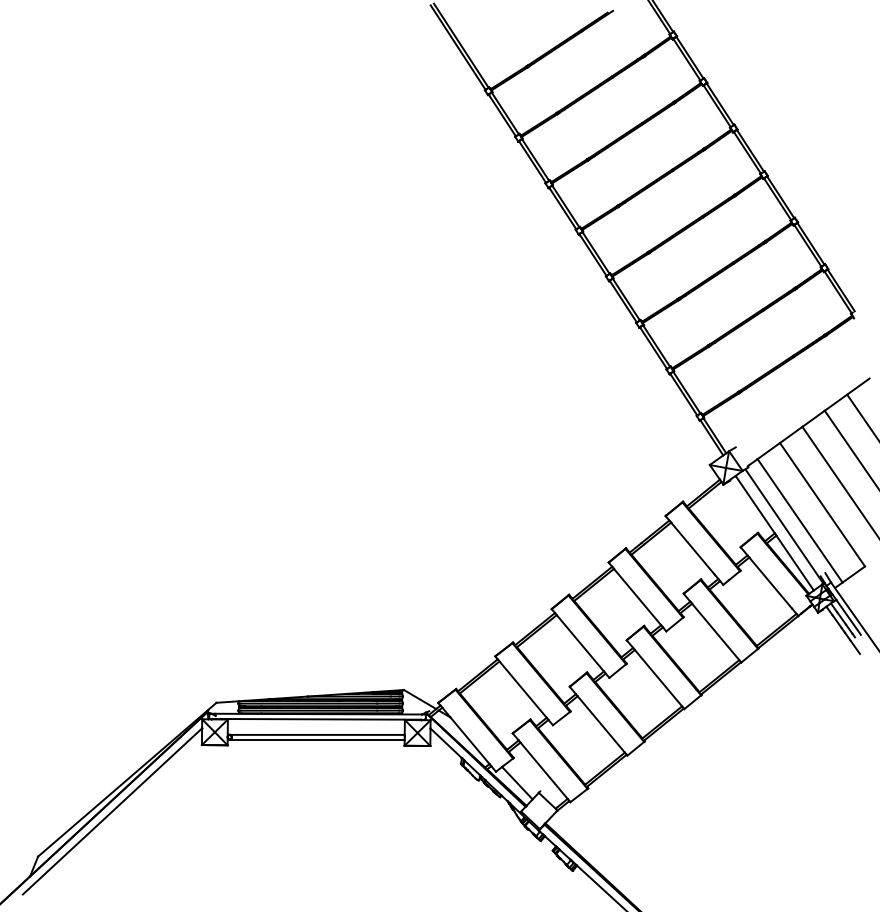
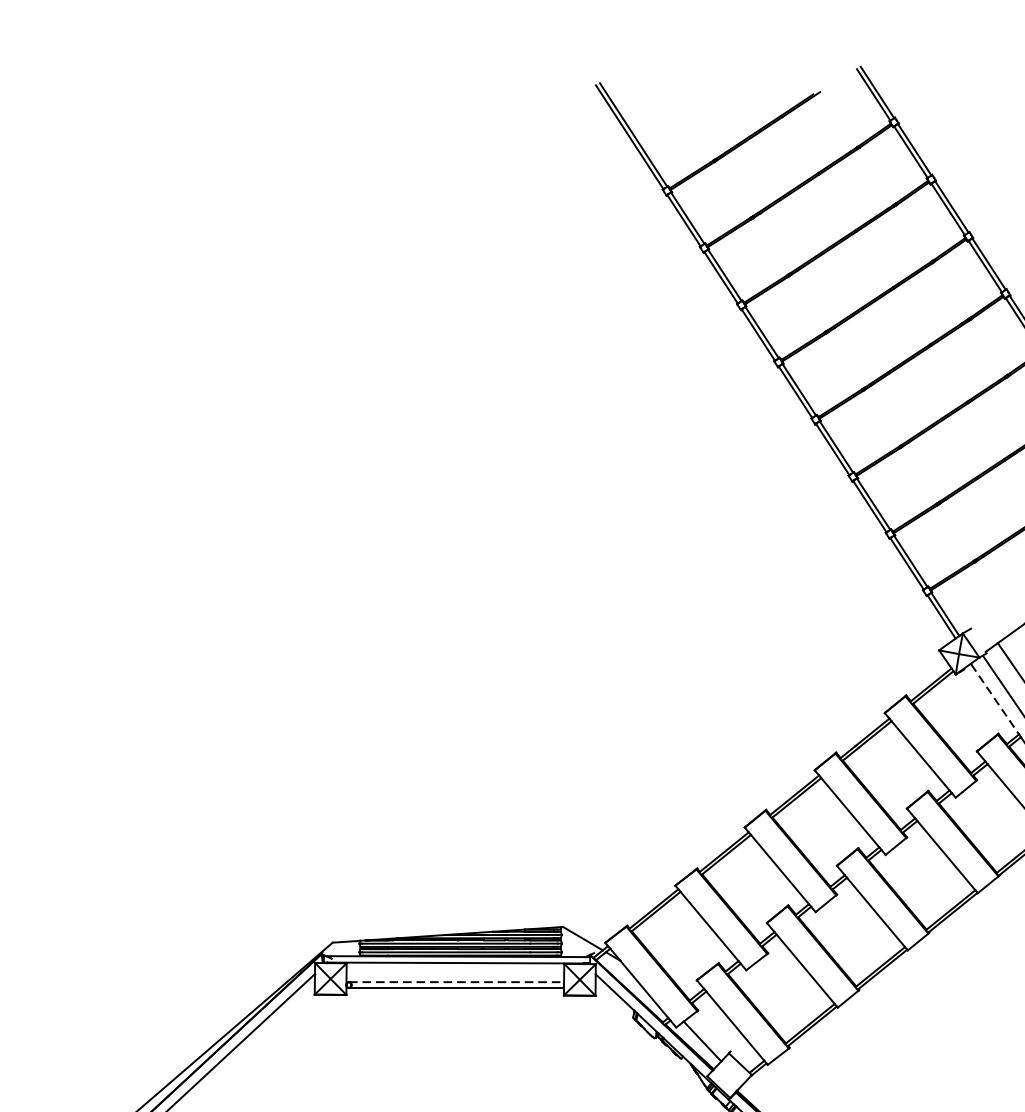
line: (755, 505) -> (995, 700), solid -> dashed
line: (317, 734) -> (456, 981), solid -> dashed

